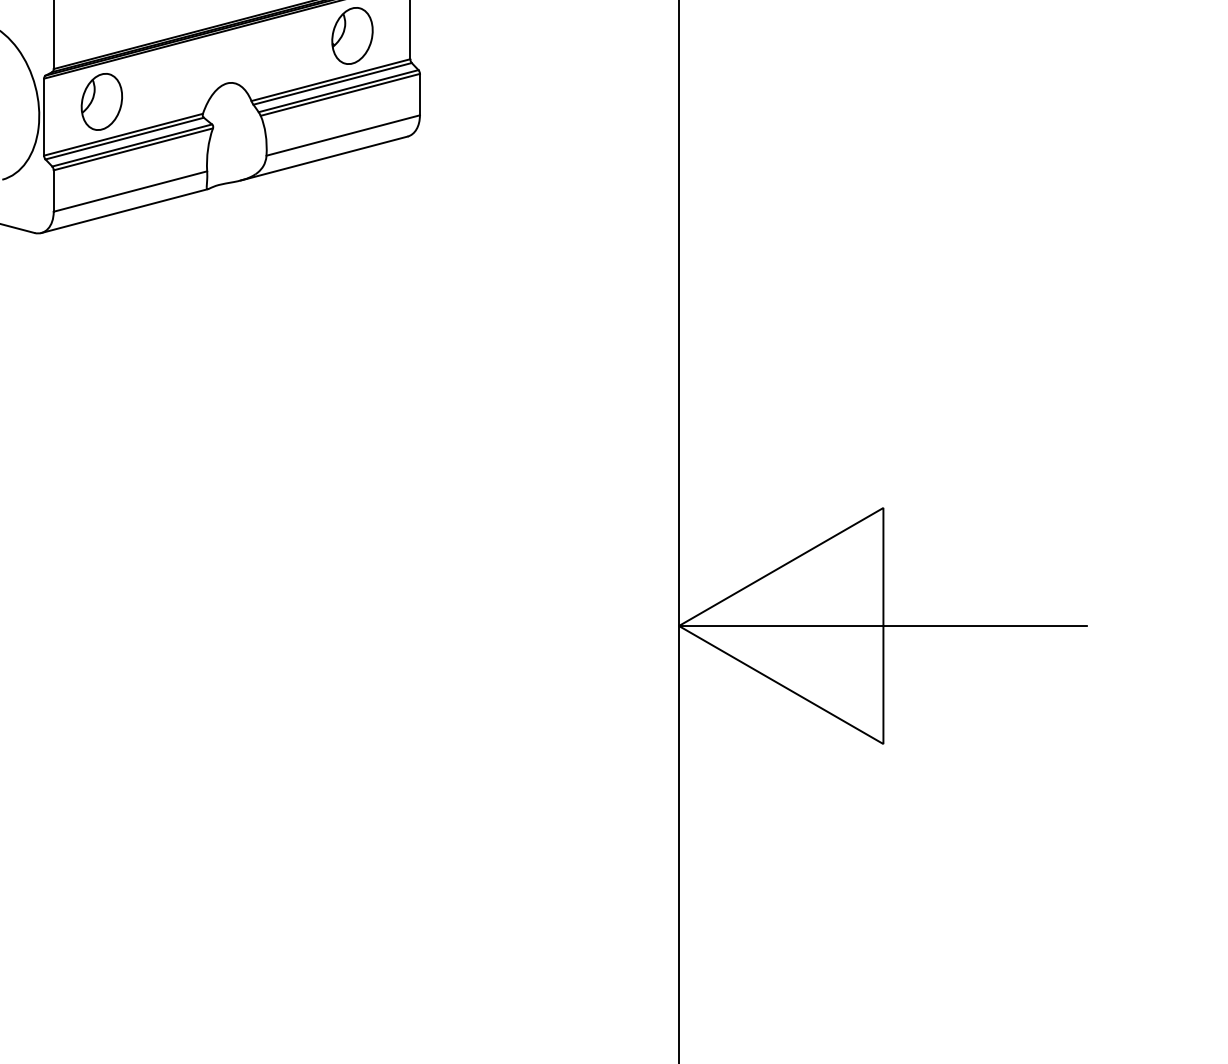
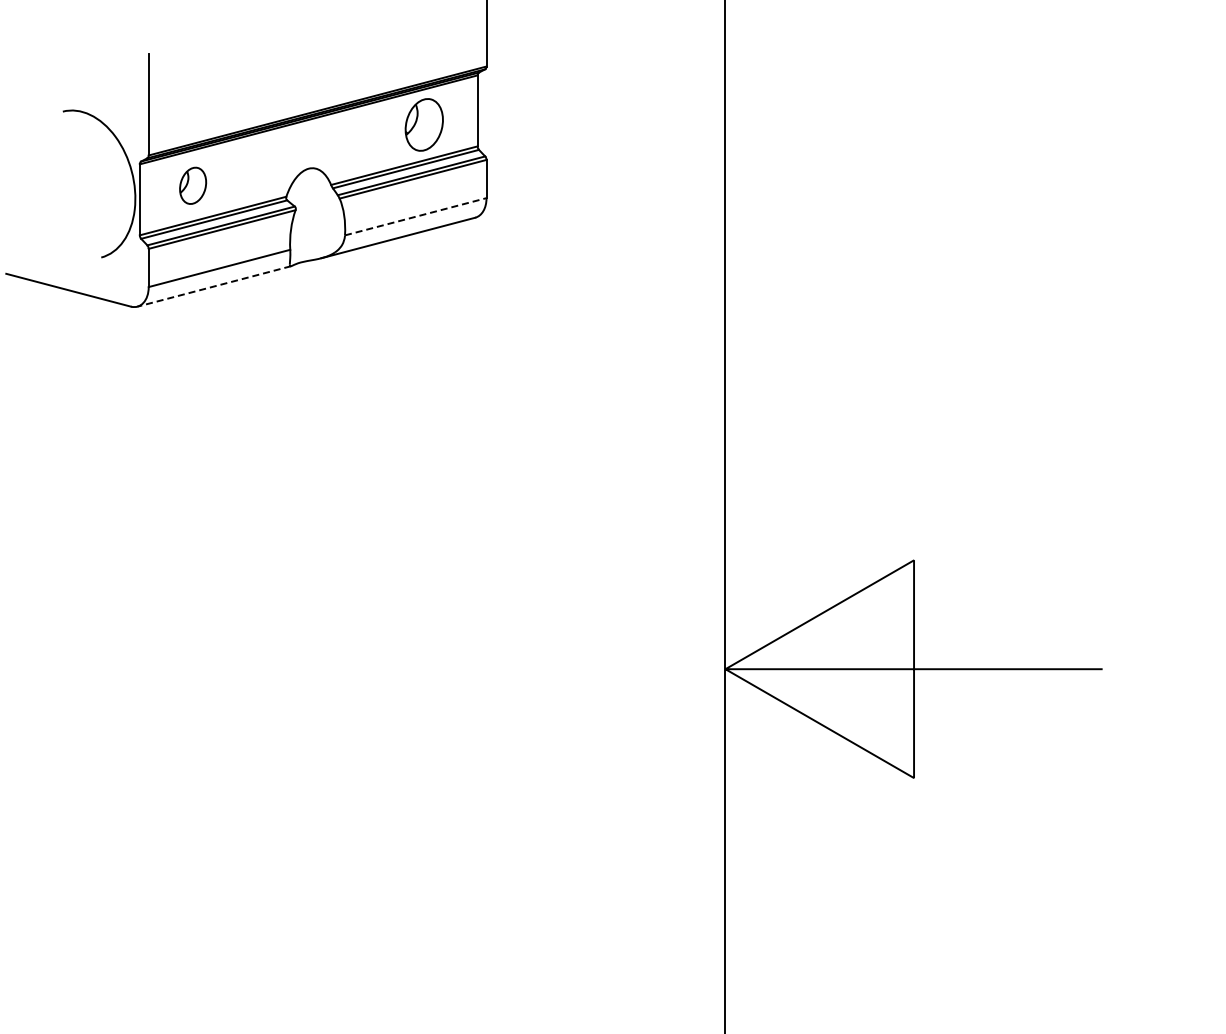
part: (101, 101) -> (192, 185), size x0.7
line: (344, 135) -> (416, 216), solid -> dashed
line: (123, 211) -> (213, 286), solid -> dashed

